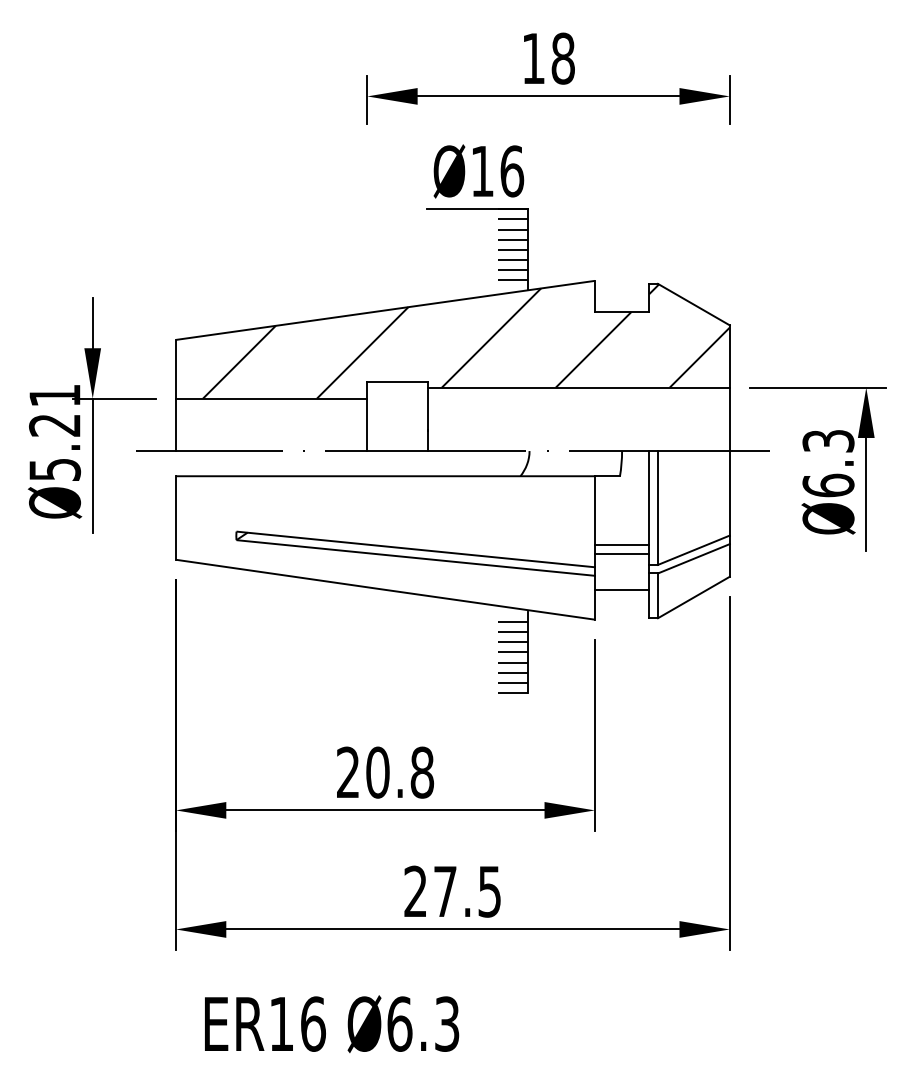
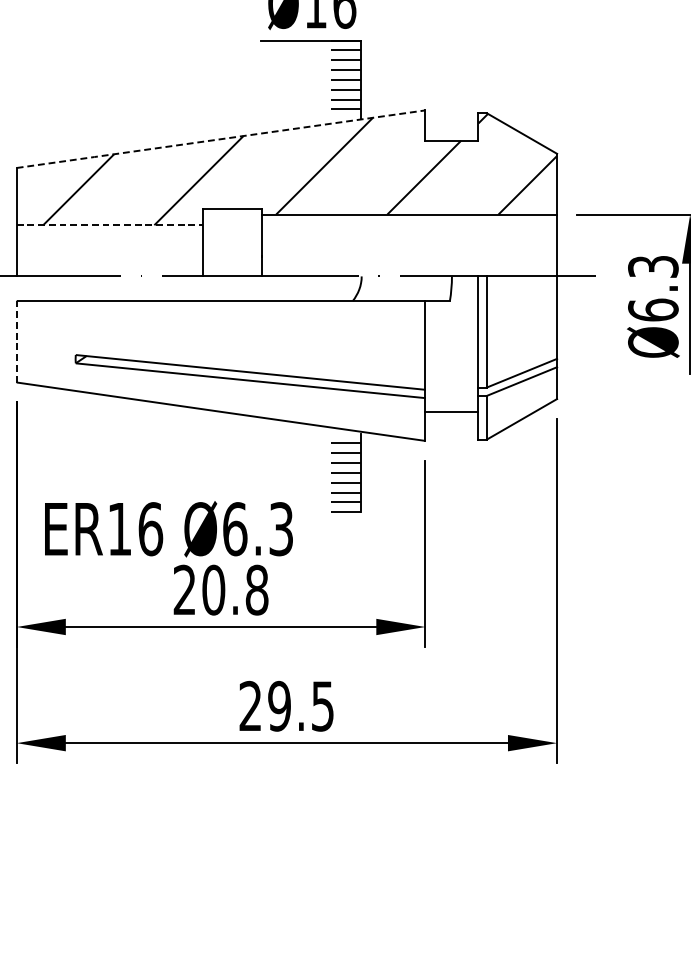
line: (385, 310) -> (221, 139), solid -> dashed
line: (271, 398) -> (109, 225), solid -> dashed
line: (175, 518) -> (16, 342), solid -> dashed
line: (621, 544) -> (451, 367), removed
line: (621, 553) -> (451, 376), removed
text: (444, 891) -> (278, 706), 27.5 -> 29.5
text: (332, 1024) -> (169, 529), moved

